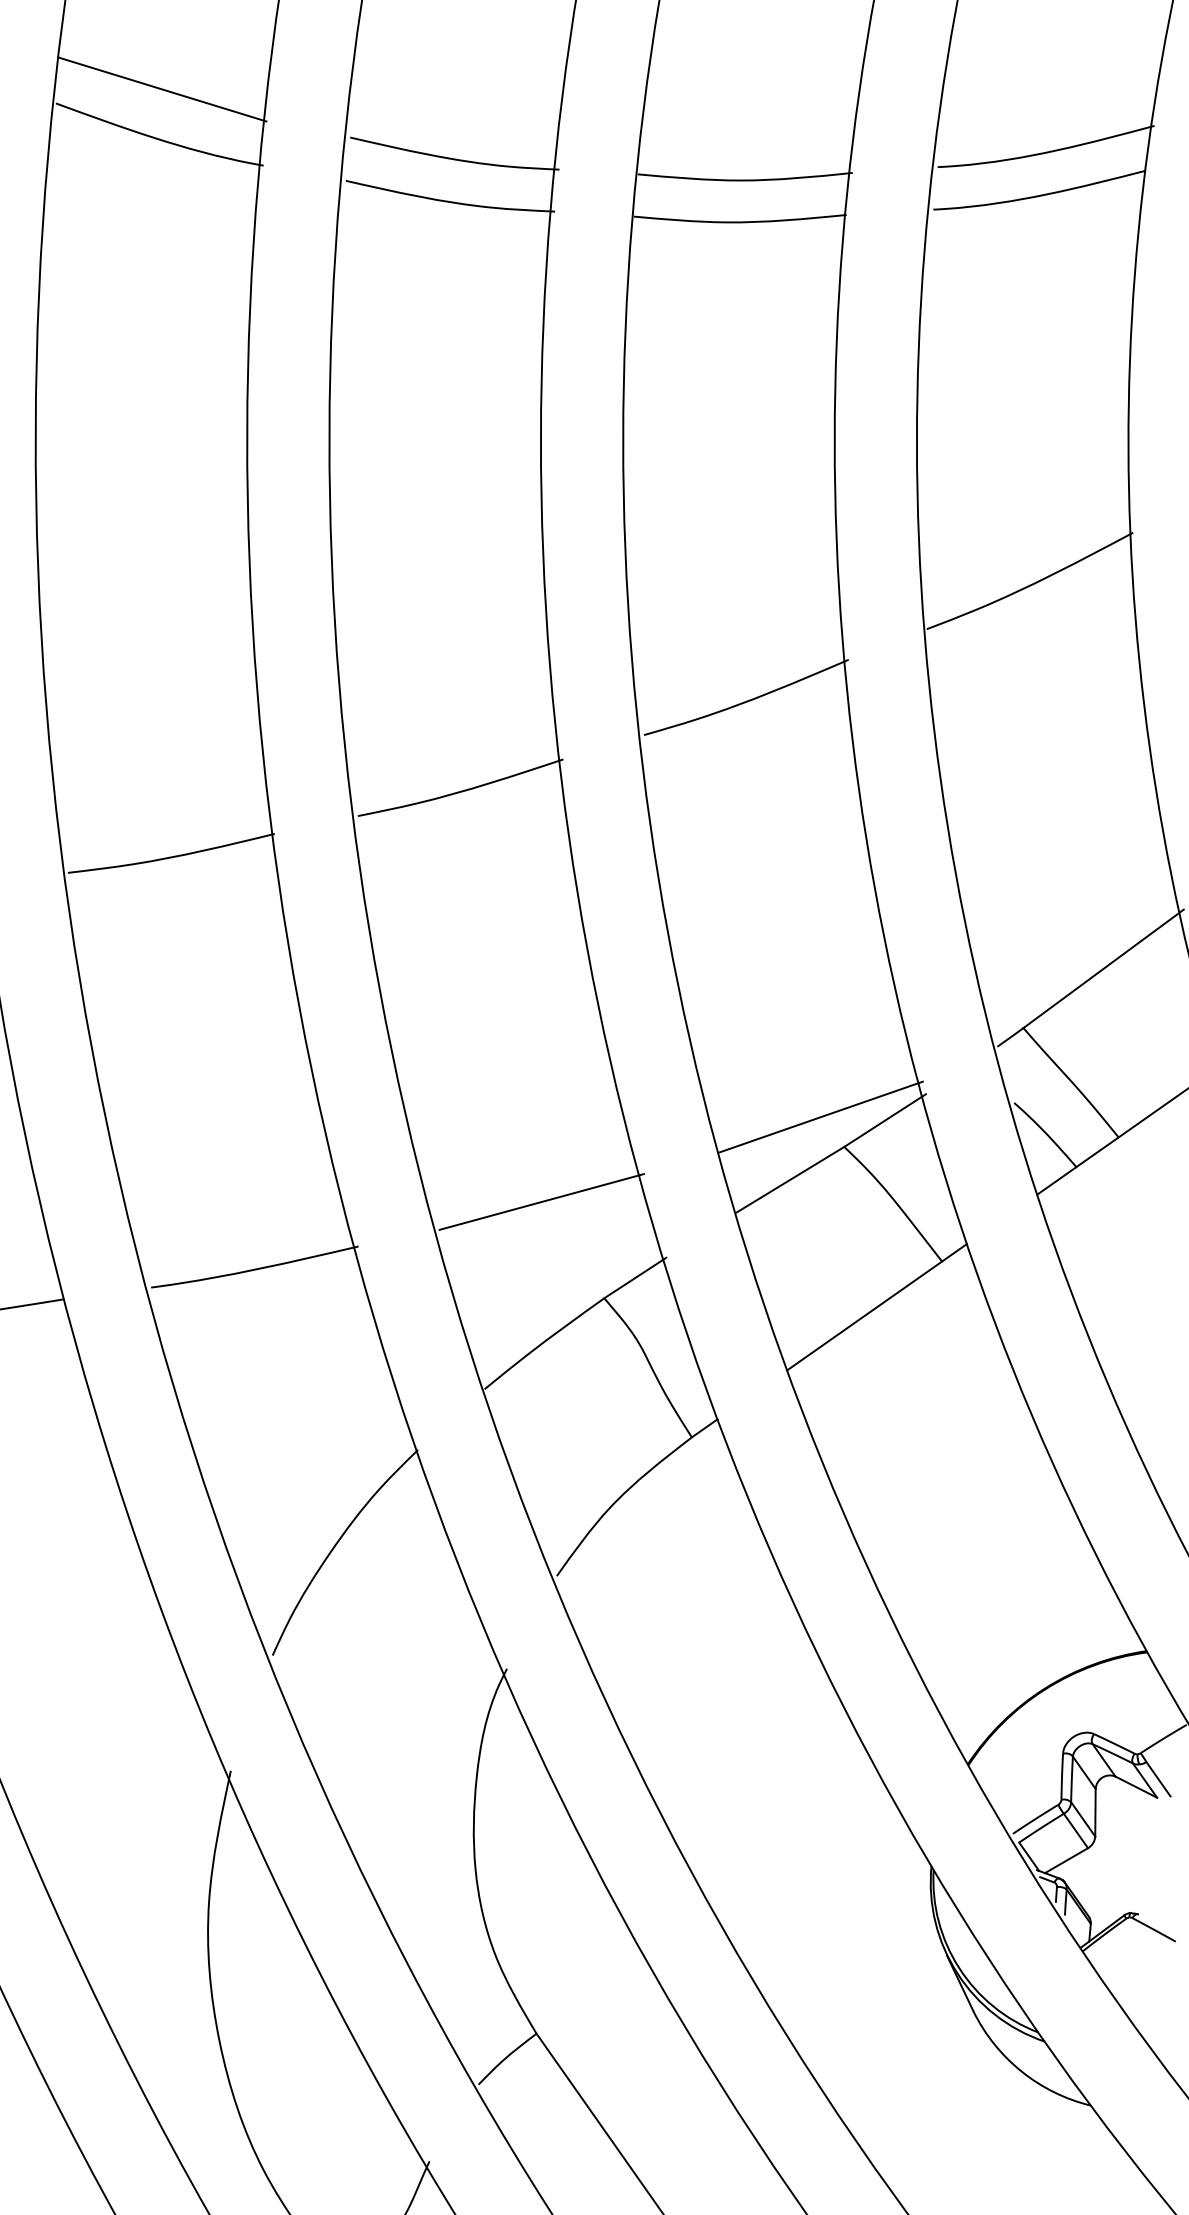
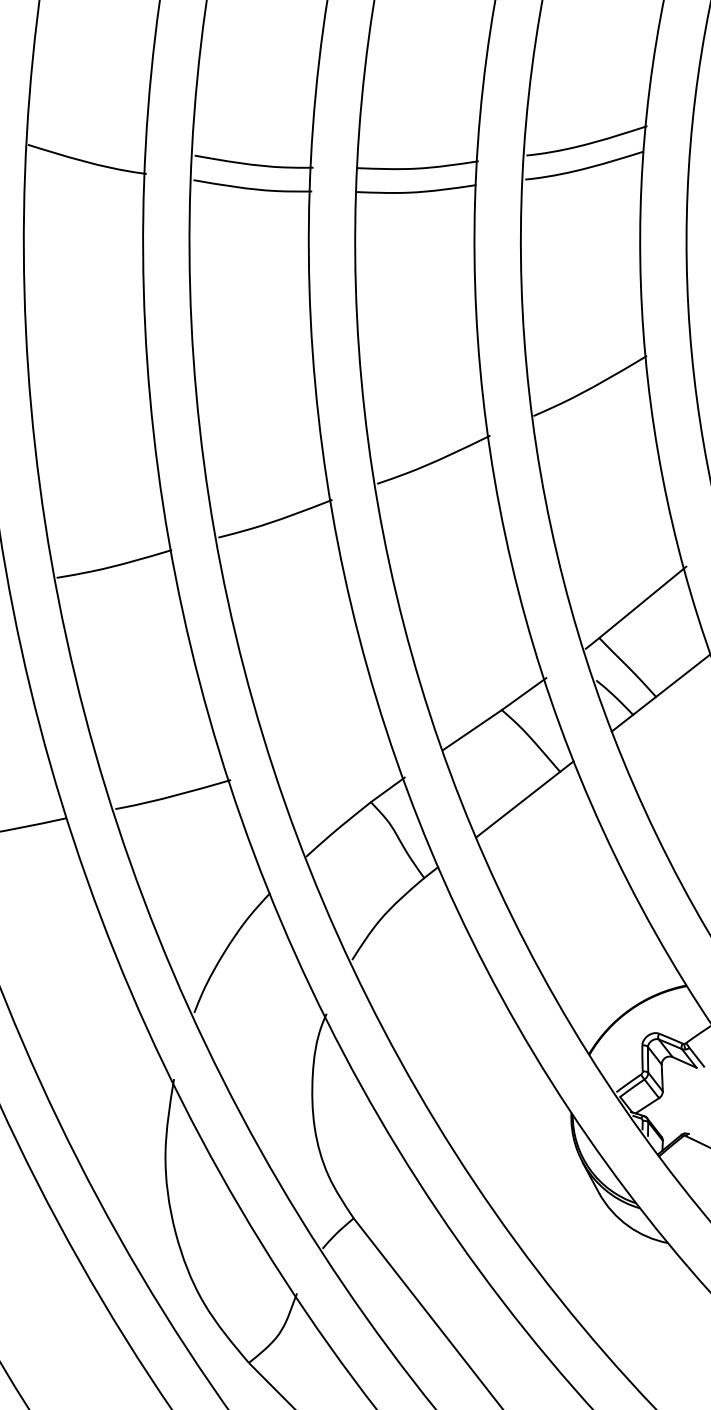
line: (162, 88) -> (87, 133), removed
line: (820, 1116) -> (487, 693), removed
line: (540, 1201) -> (332, 749), removed

